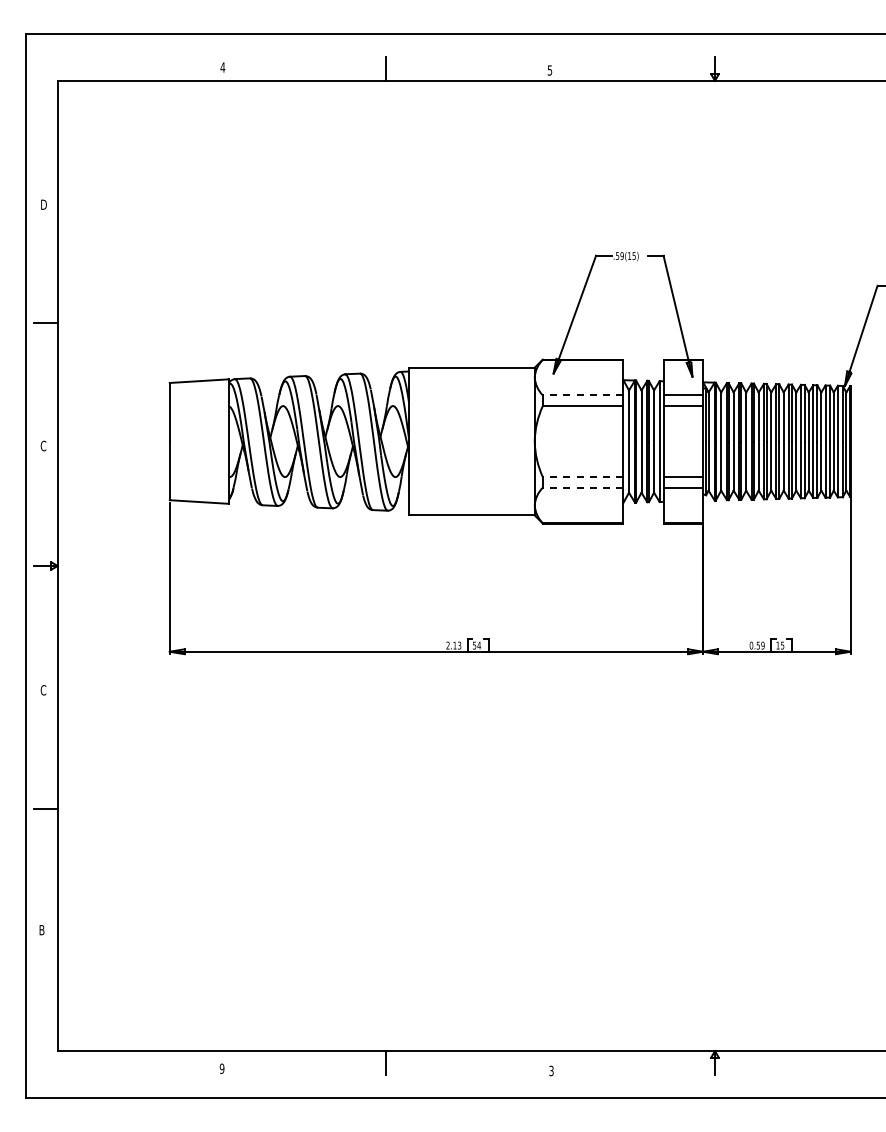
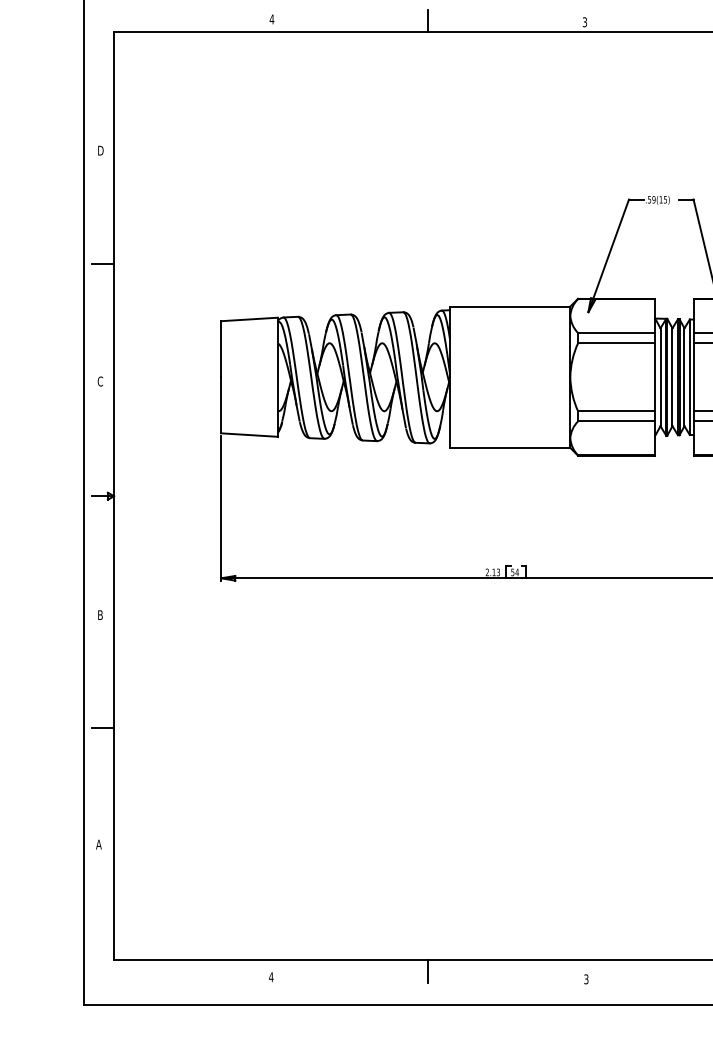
text: (550, 69) -> (585, 21), 5 -> 3
line: (582, 395) -> (616, 333), dashed -> solid
line: (582, 477) -> (616, 411), dashed -> solid
line: (582, 487) -> (616, 421), dashed -> solid
text: (43, 690) -> (100, 615), C -> B
text: (41, 930) -> (98, 844), B -> A
text: (221, 1068) -> (270, 976), 9 -> 4

